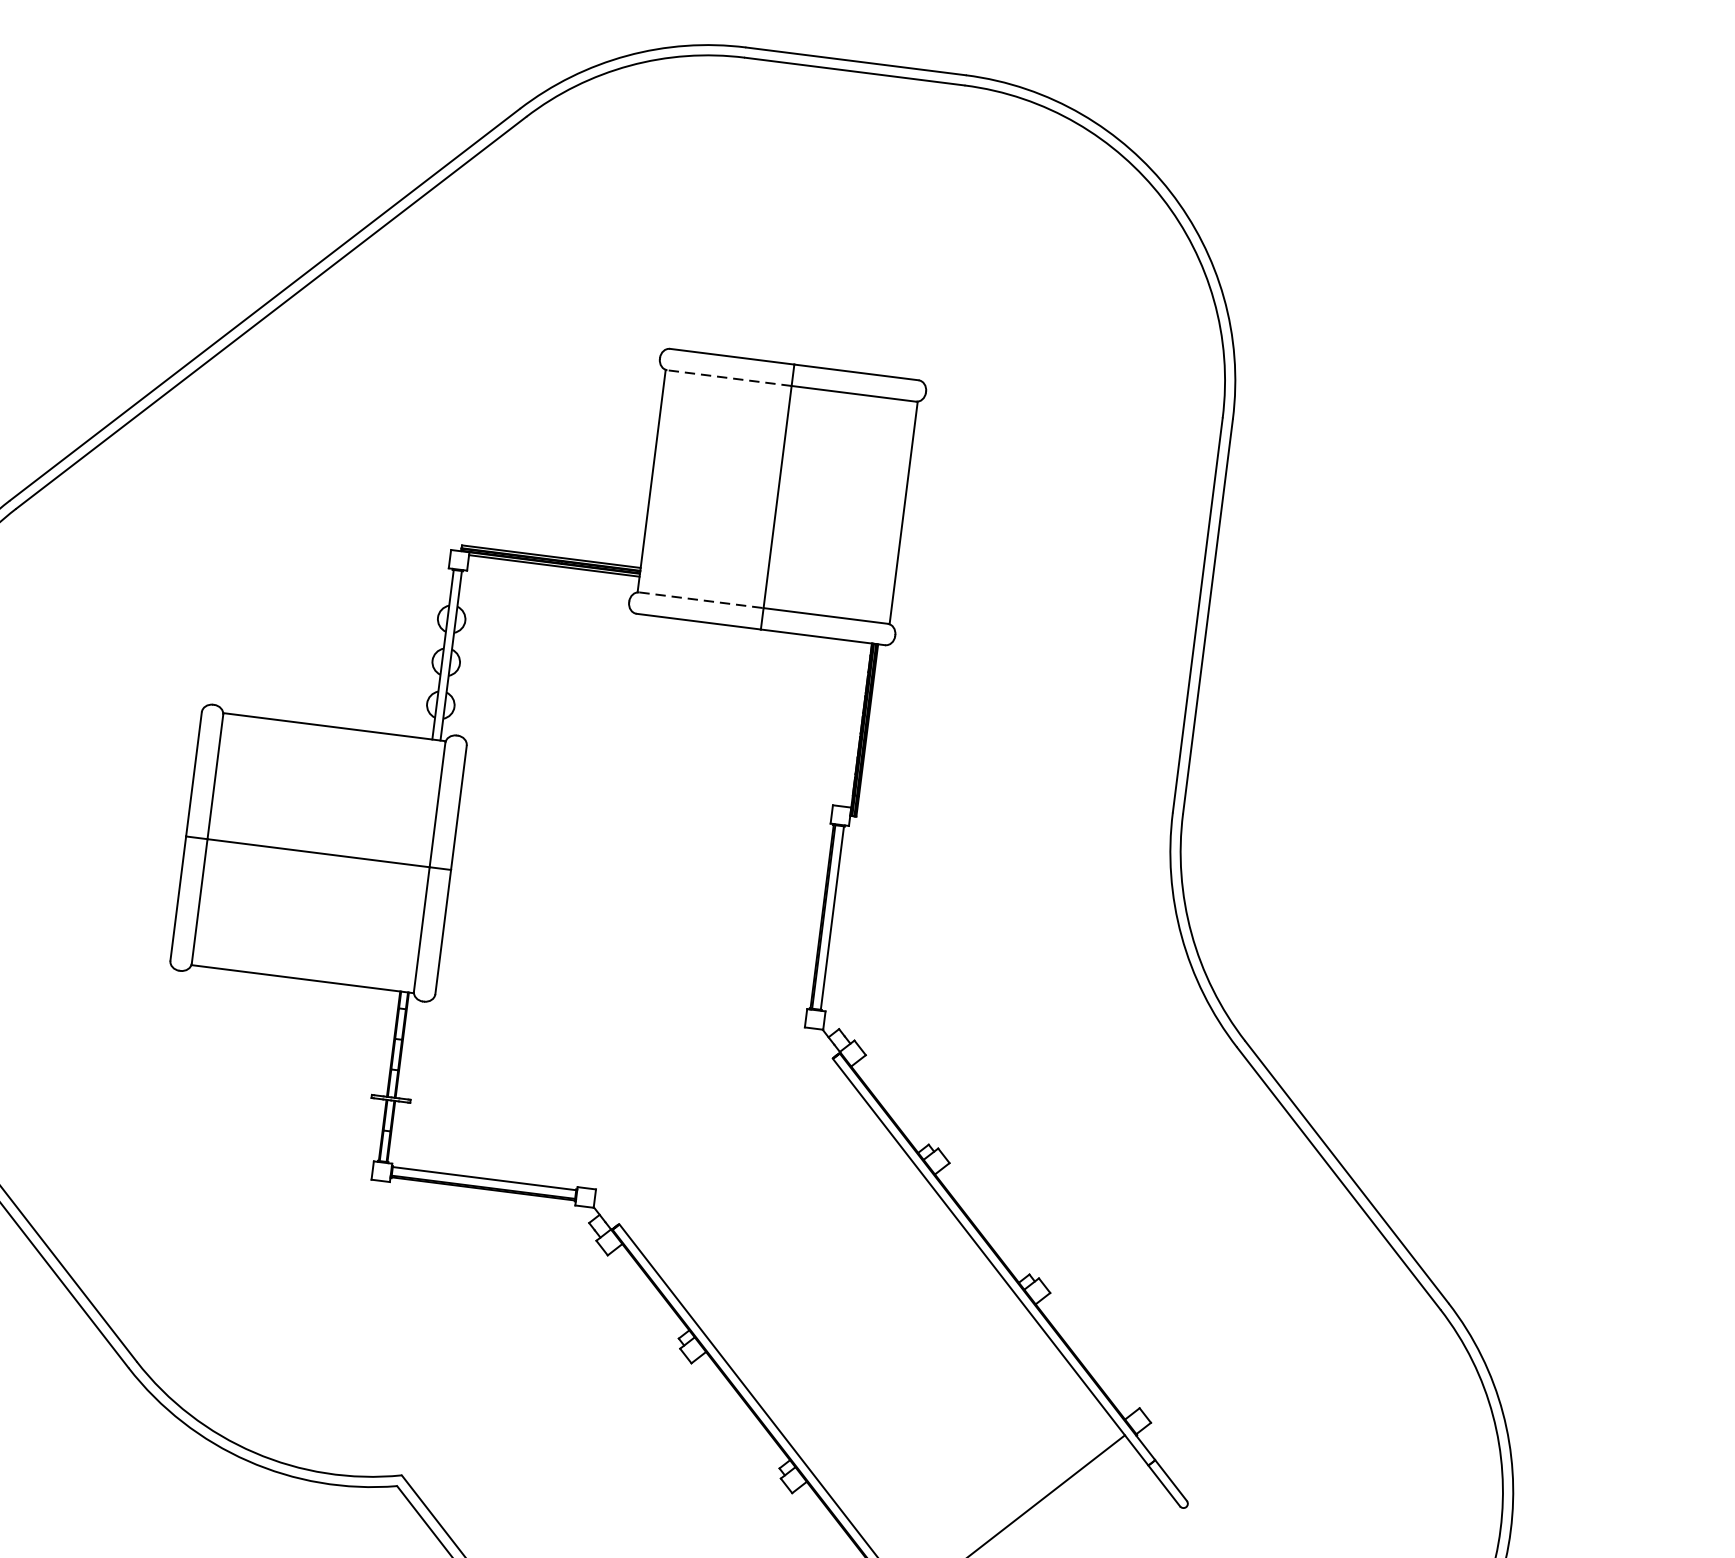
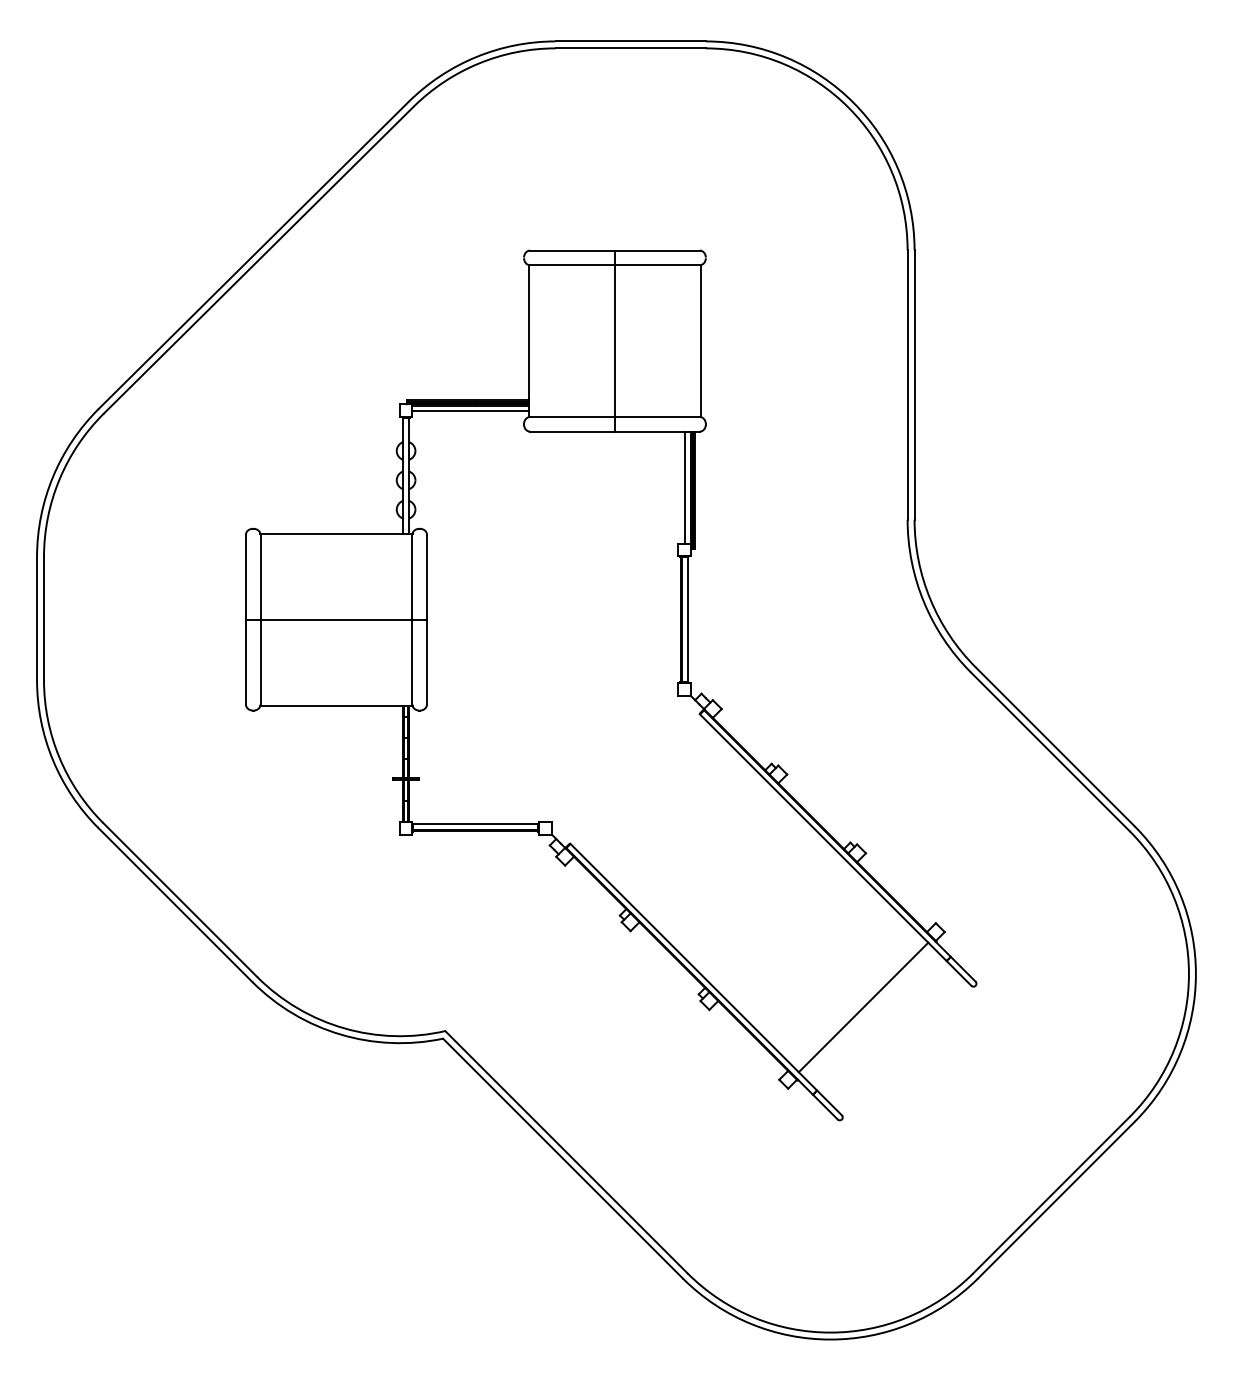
line: (729, 378) -> (572, 265), dashed -> solid
line: (553, 571) -> (470, 410), added
line: (702, 601) -> (573, 417), dashed -> solid
line: (852, 724) -> (684, 487), added

